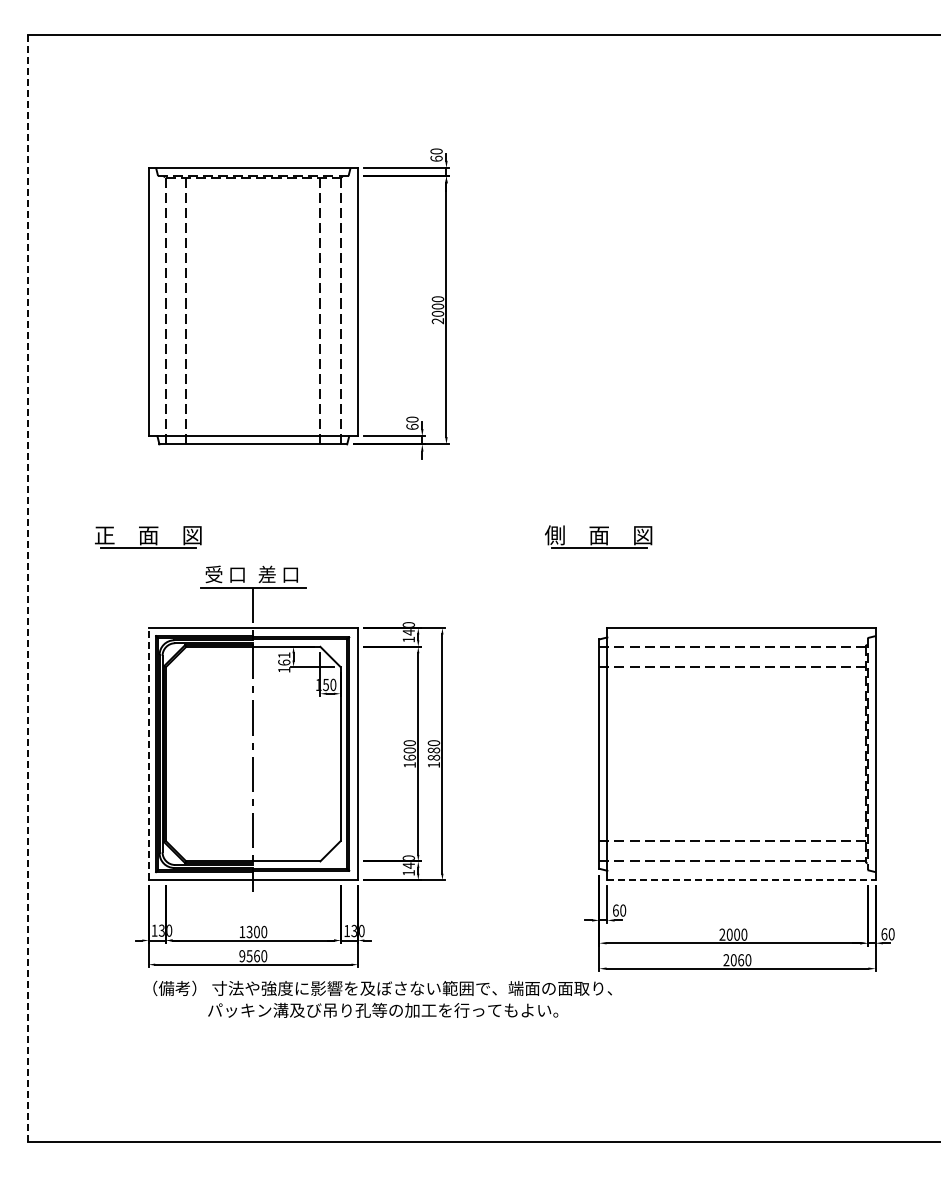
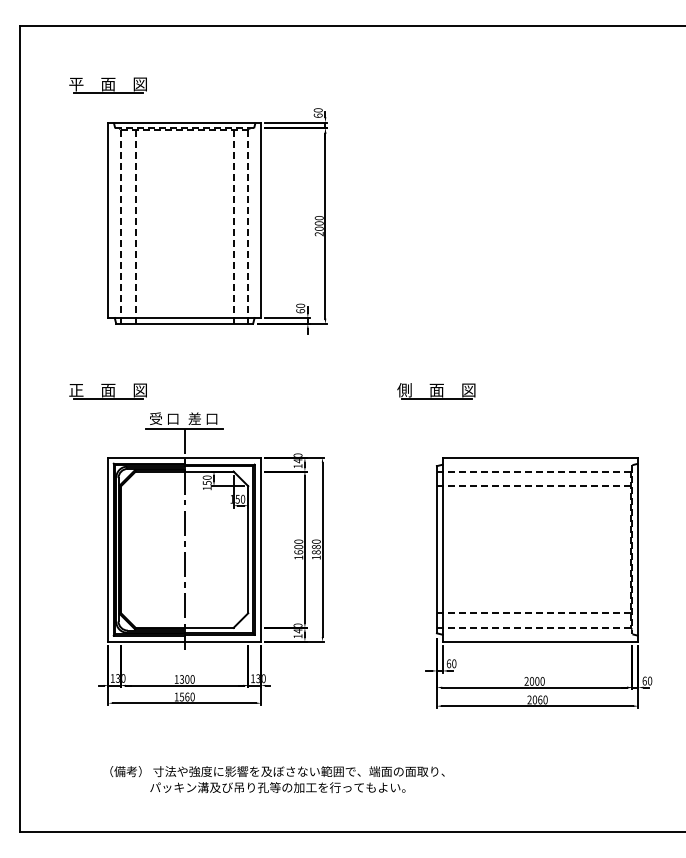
part: (148, 117) -> (108, 85), added
line: (28, 588) -> (20, 429), dashed -> solid
text: (284, 658) -> (207, 480), 161 -> 150
line: (148, 753) -> (108, 549), dashed -> solid
line: (741, 880) -> (540, 641), dashed -> solid
text: (242, 956) -> (176, 697), 9560 -> 1560
text: (382, 998) -> (277, 778), moved

